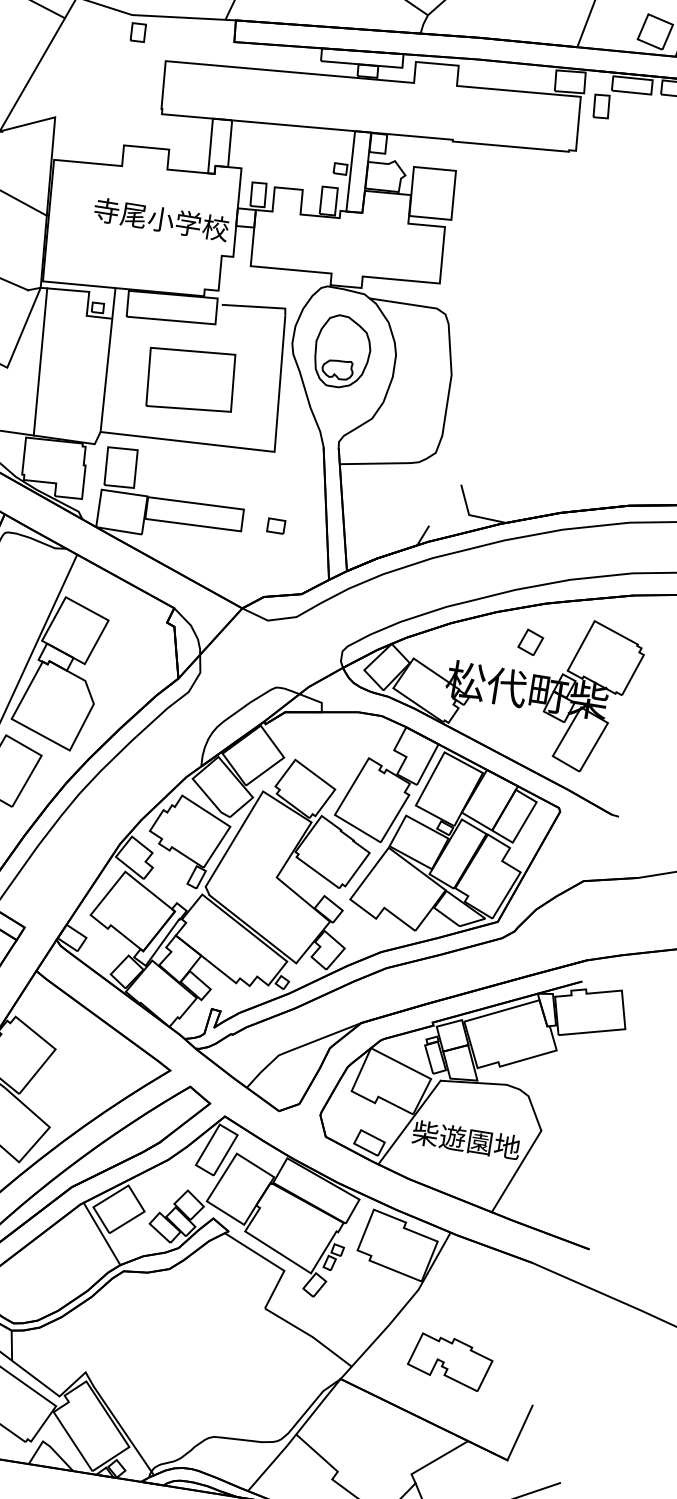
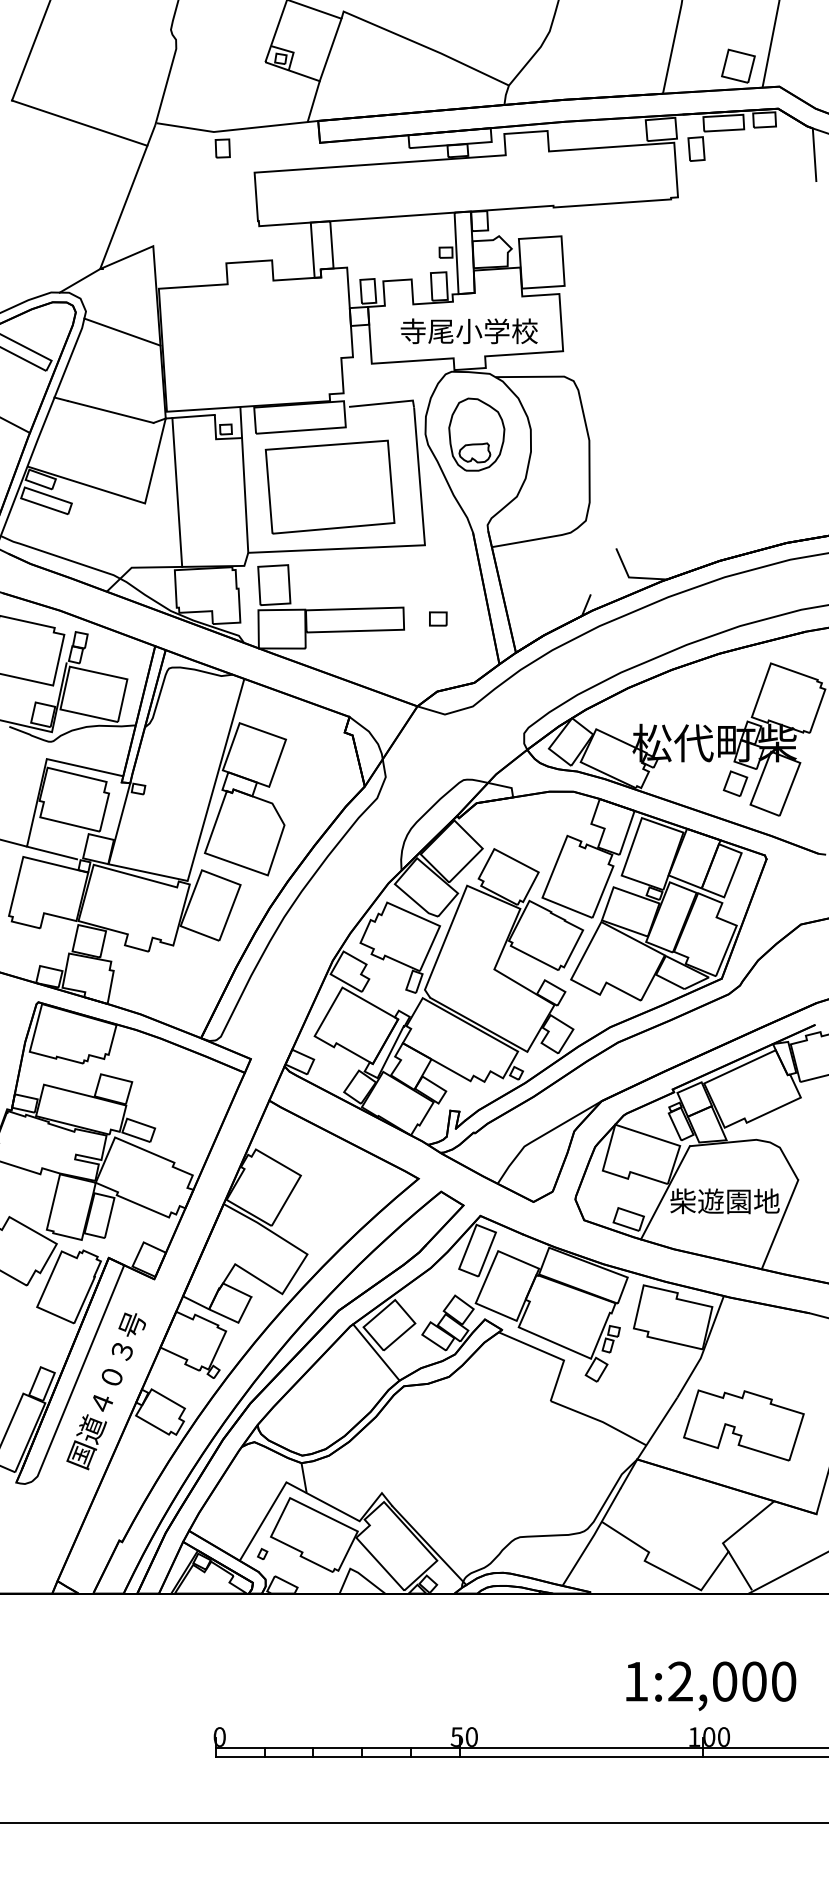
text: (160, 219) -> (468, 331), moved
part: (190, 379) -> (329, 486), size x1.43
part: (530, 642) -> (735, 783), moved
part: (449, 1362) -> (743, 1425), size x1.43

